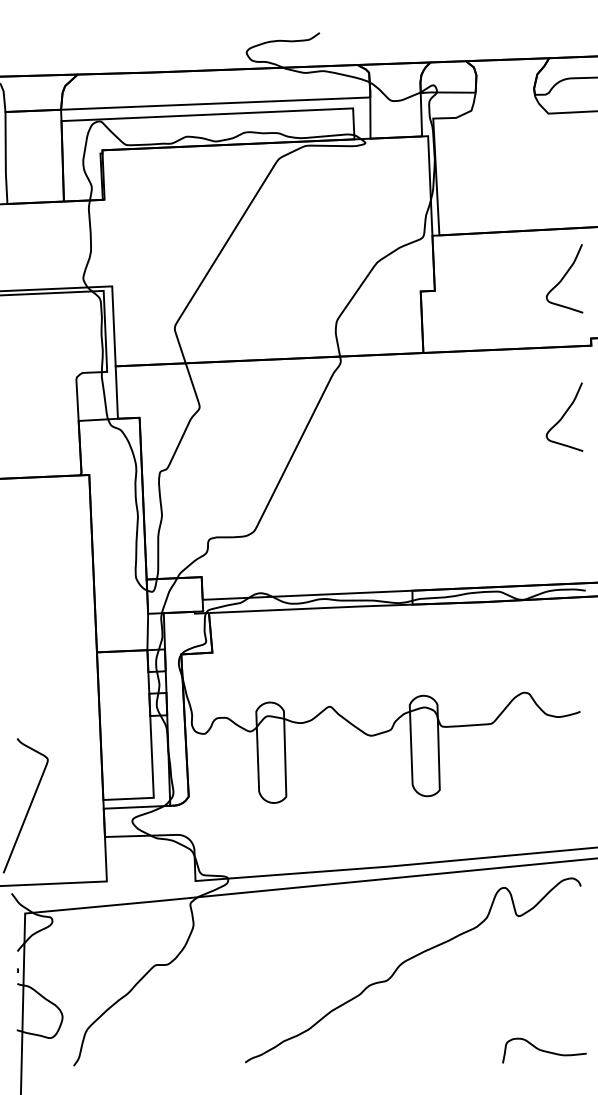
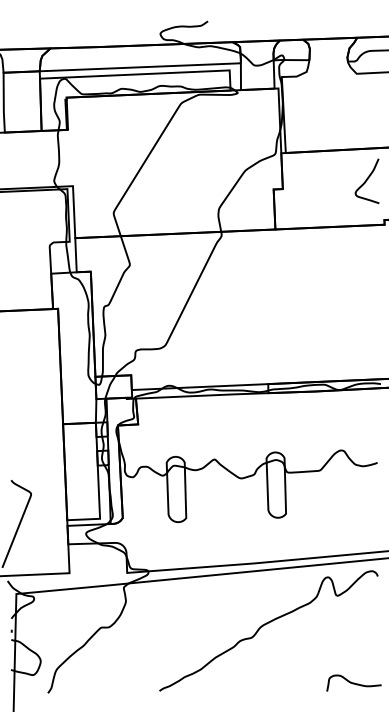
curve: (563, 416) -> (366, 270), removed

